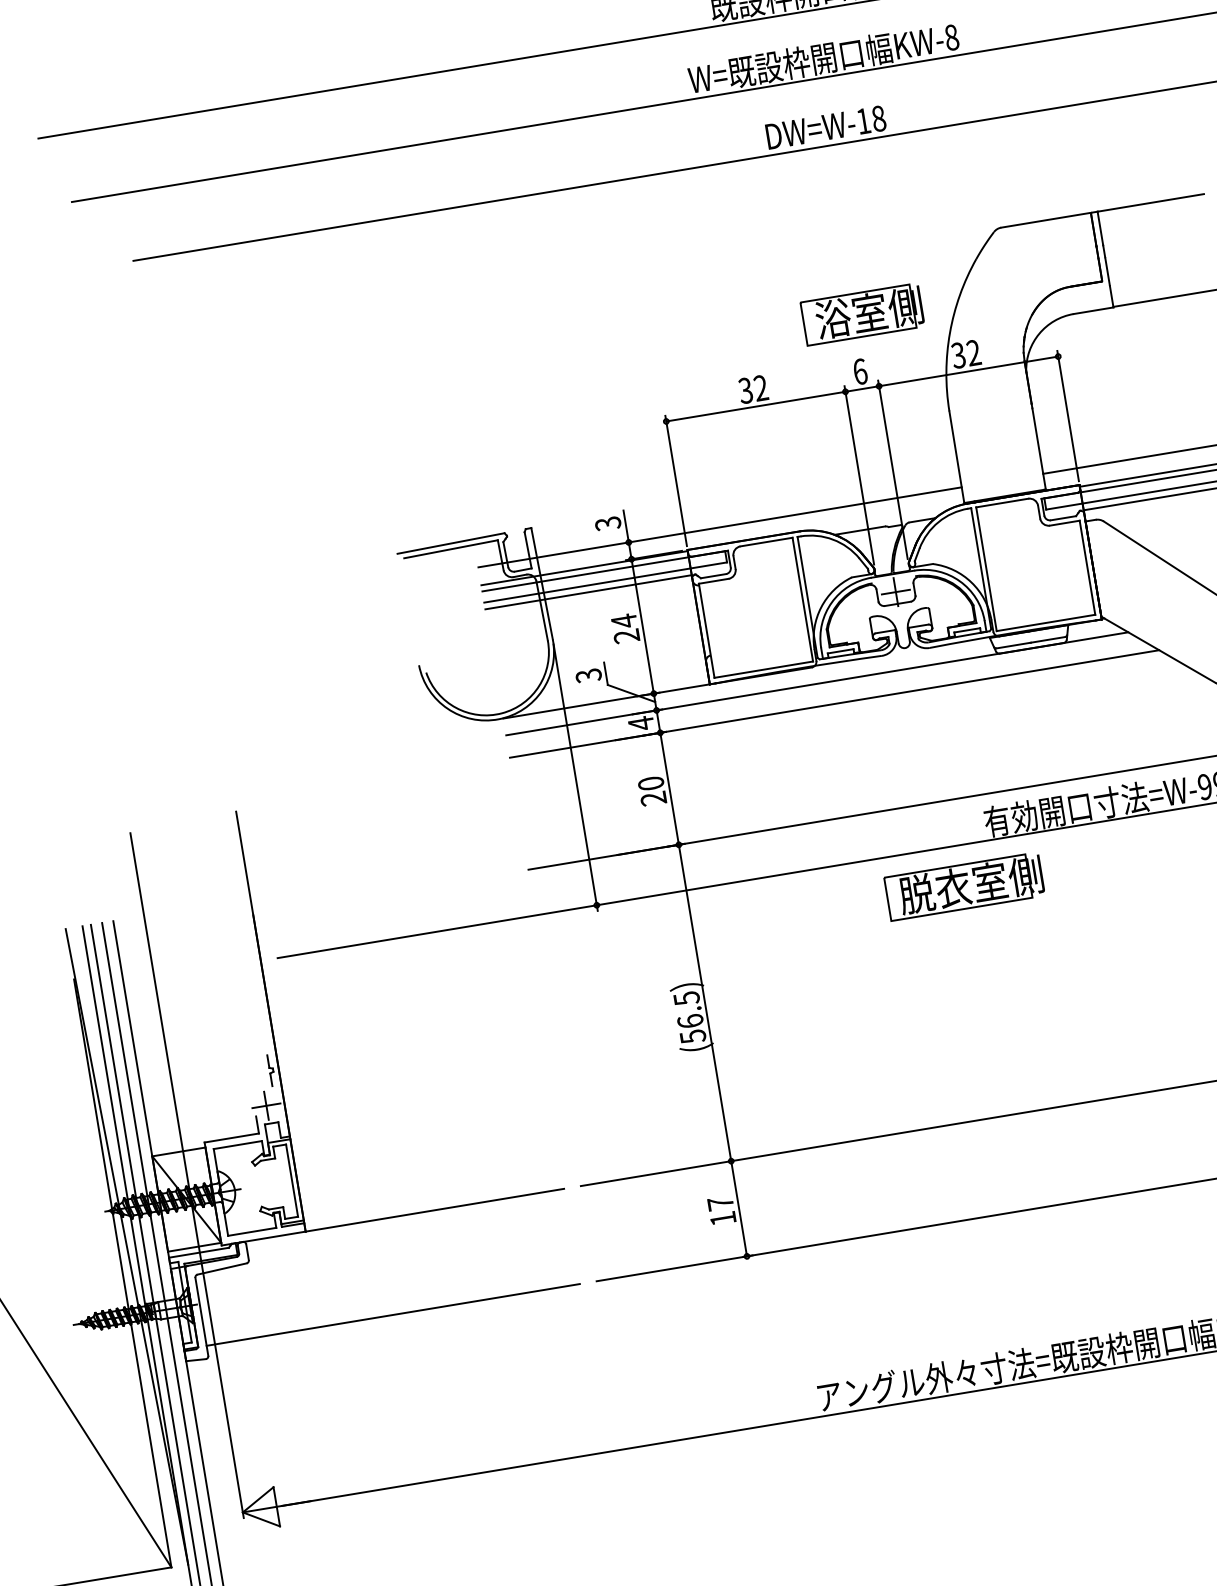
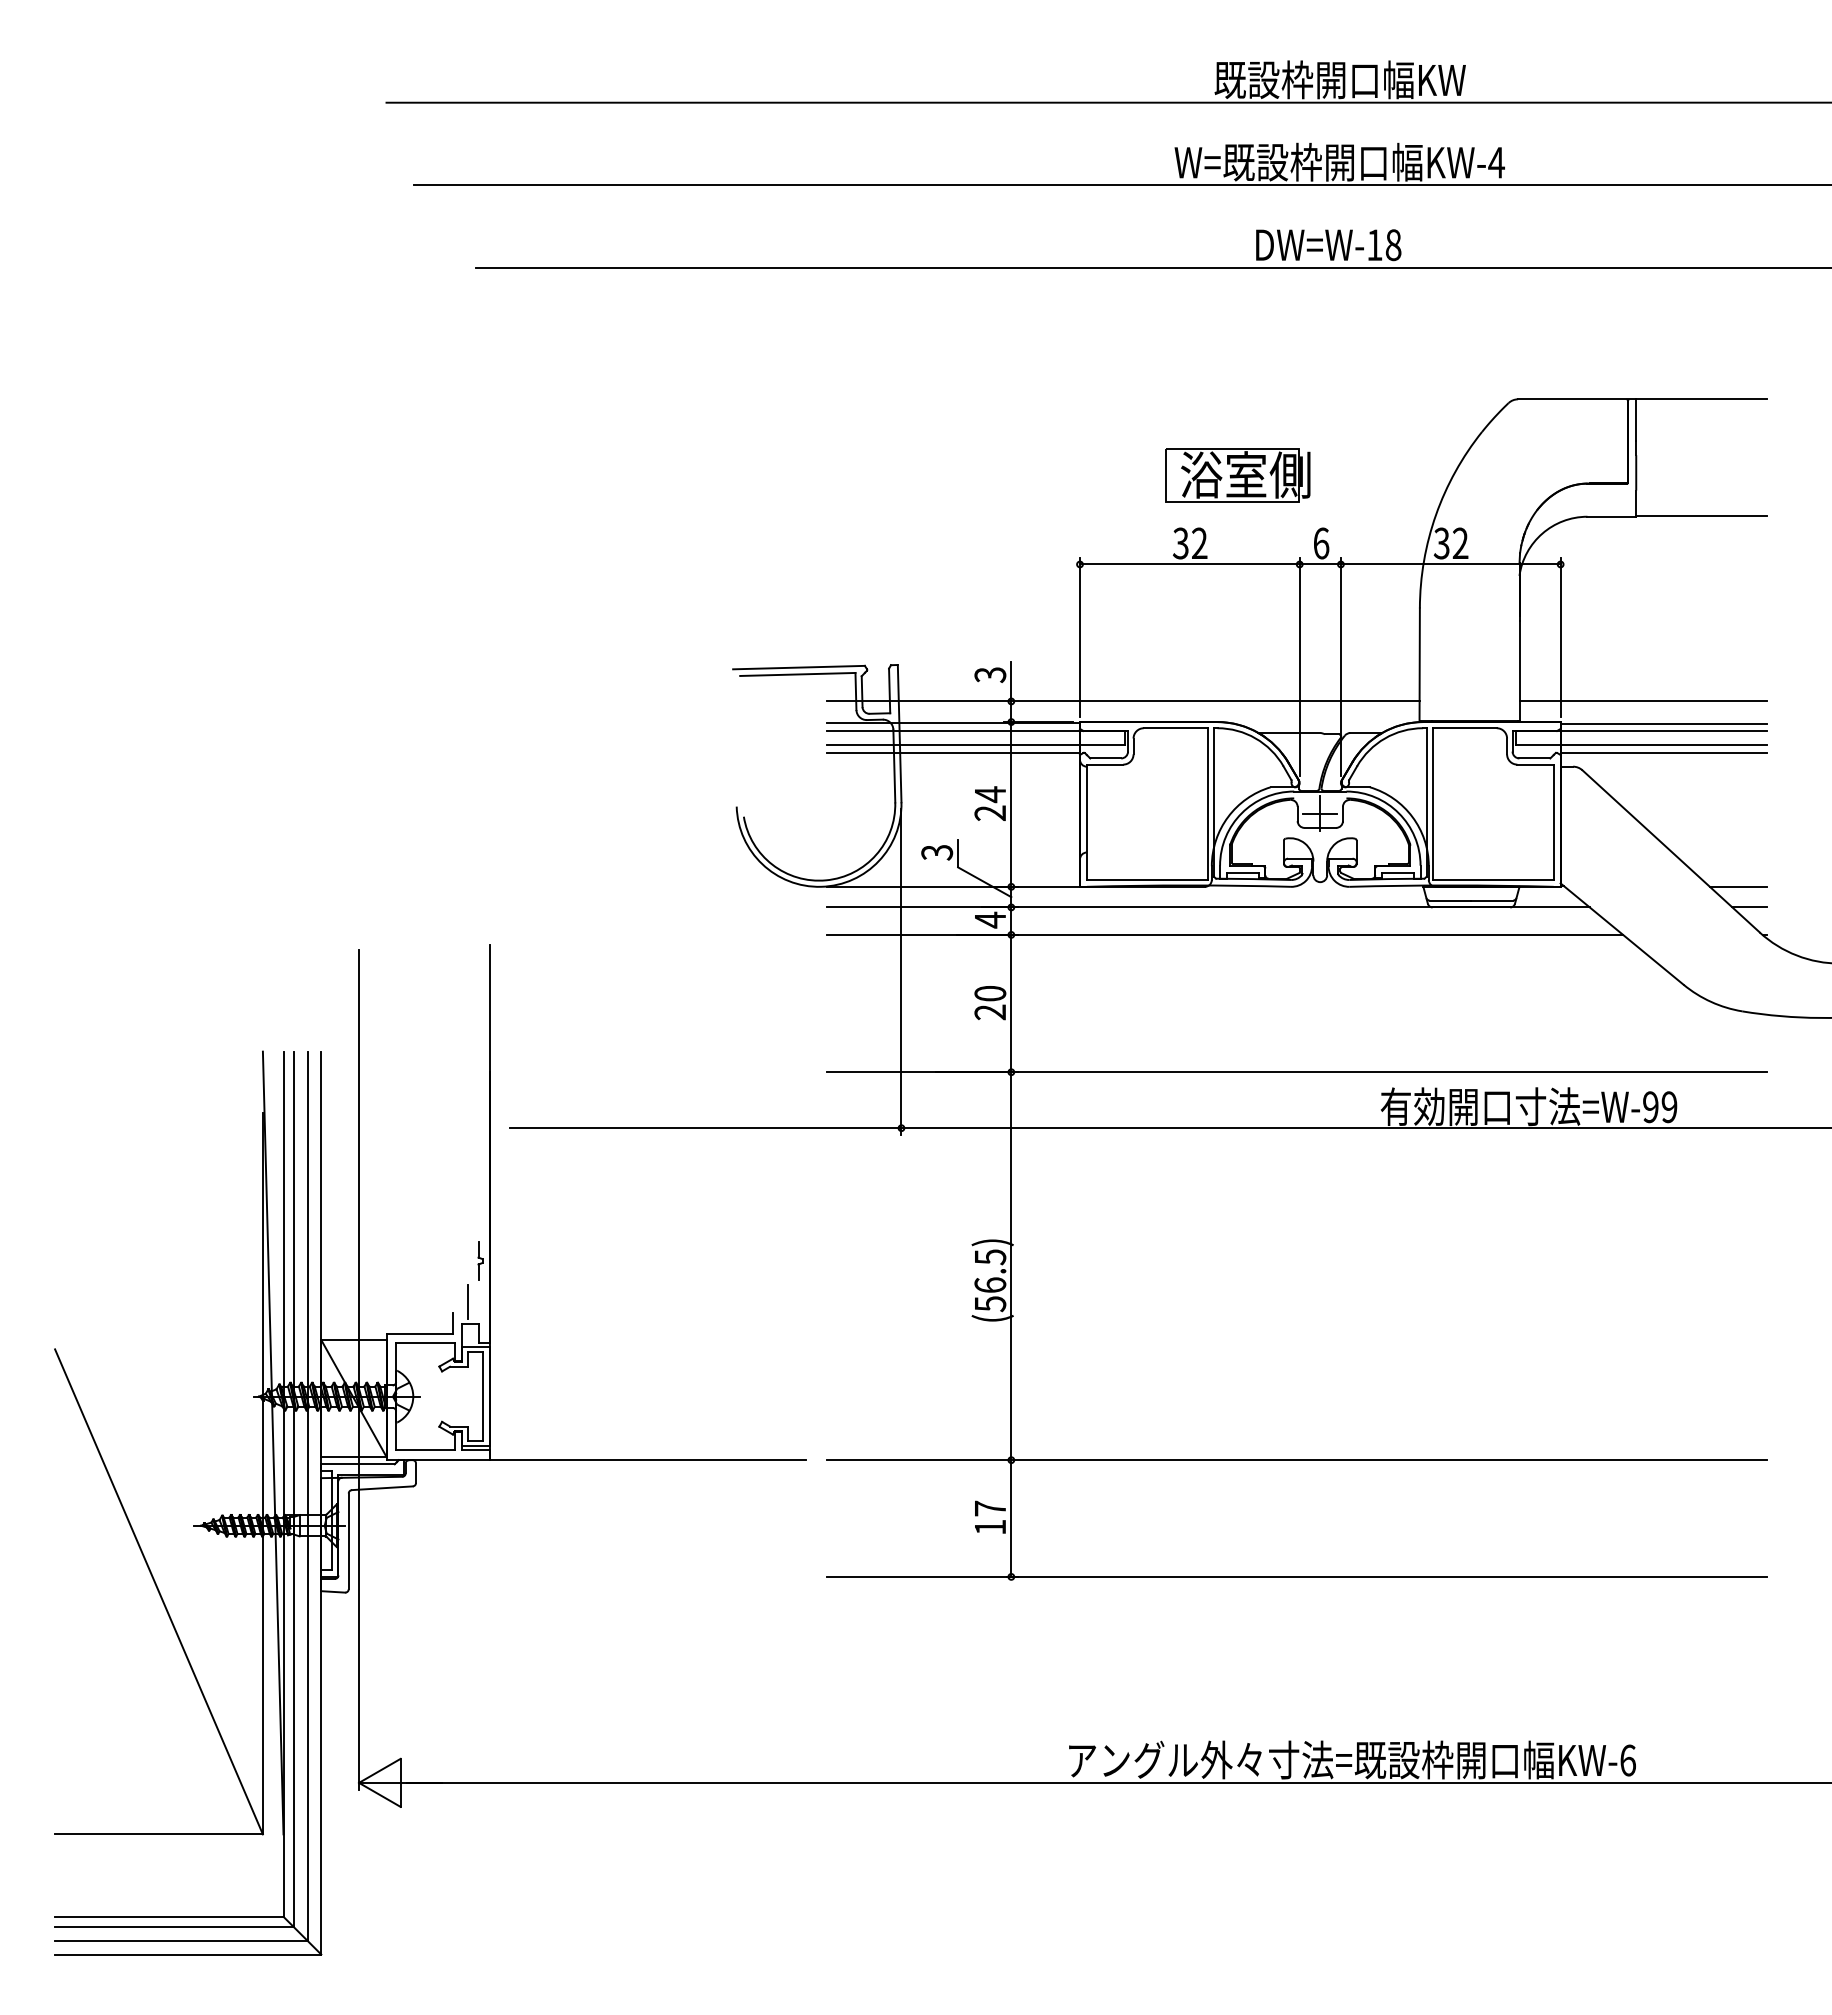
text: (951, 37) -> (1496, 162), KW-8 -> KW-4
part: (862, 314) -> (1237, 475), moved
part: (964, 886) -> (1344, 1178), removed
line: (266, 1106) -> (467, 1302), removed
line: (393, 1314) -> (577, 1576), removed

